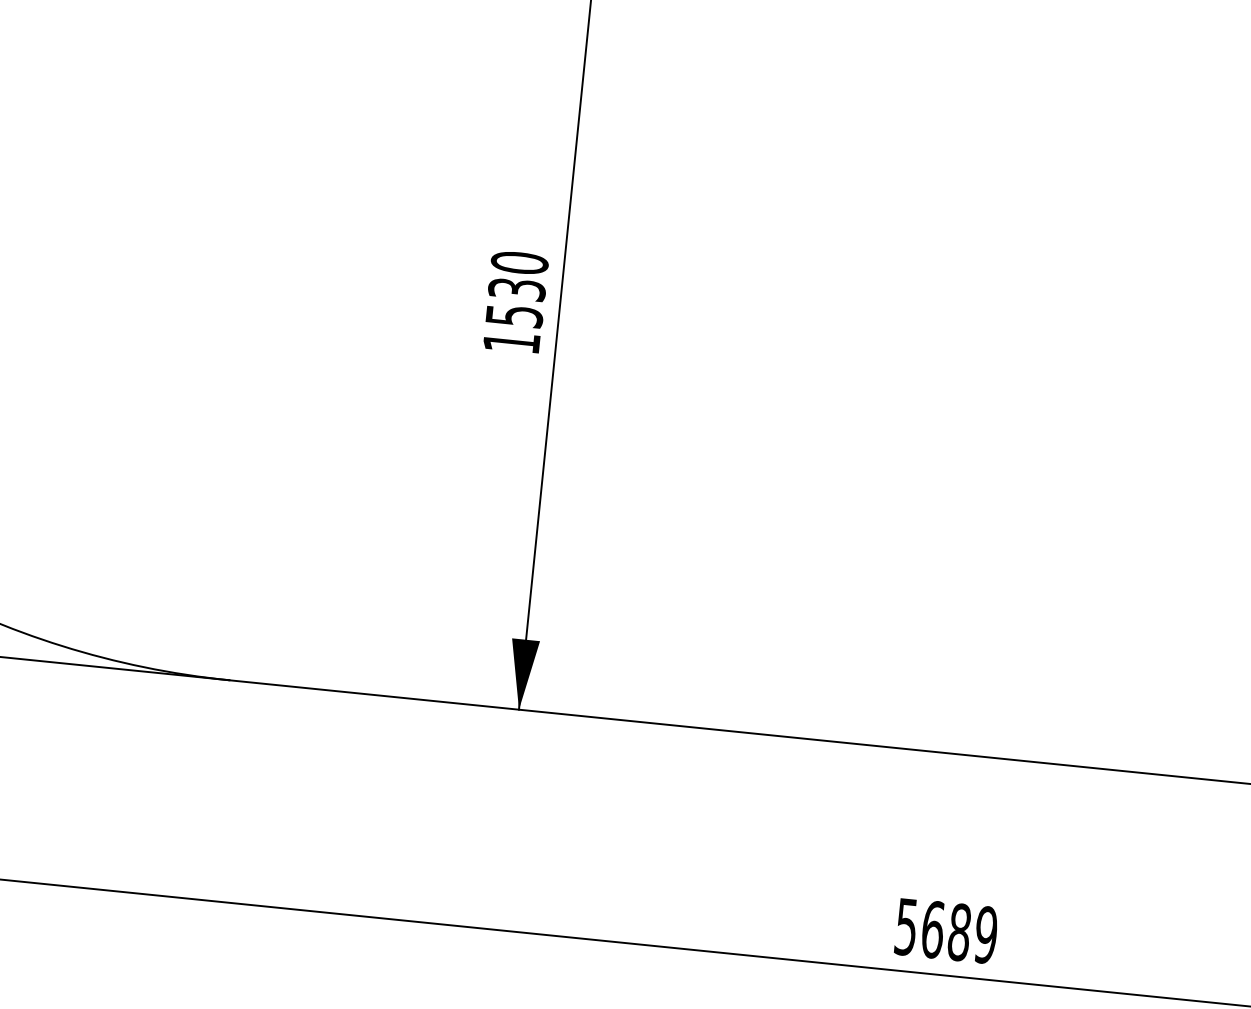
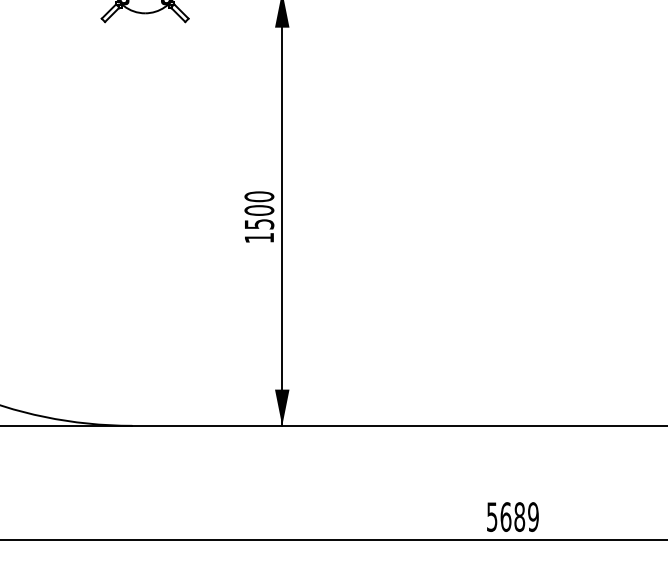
text: (517, 289) -> (259, 210), 1530 -> 1500

